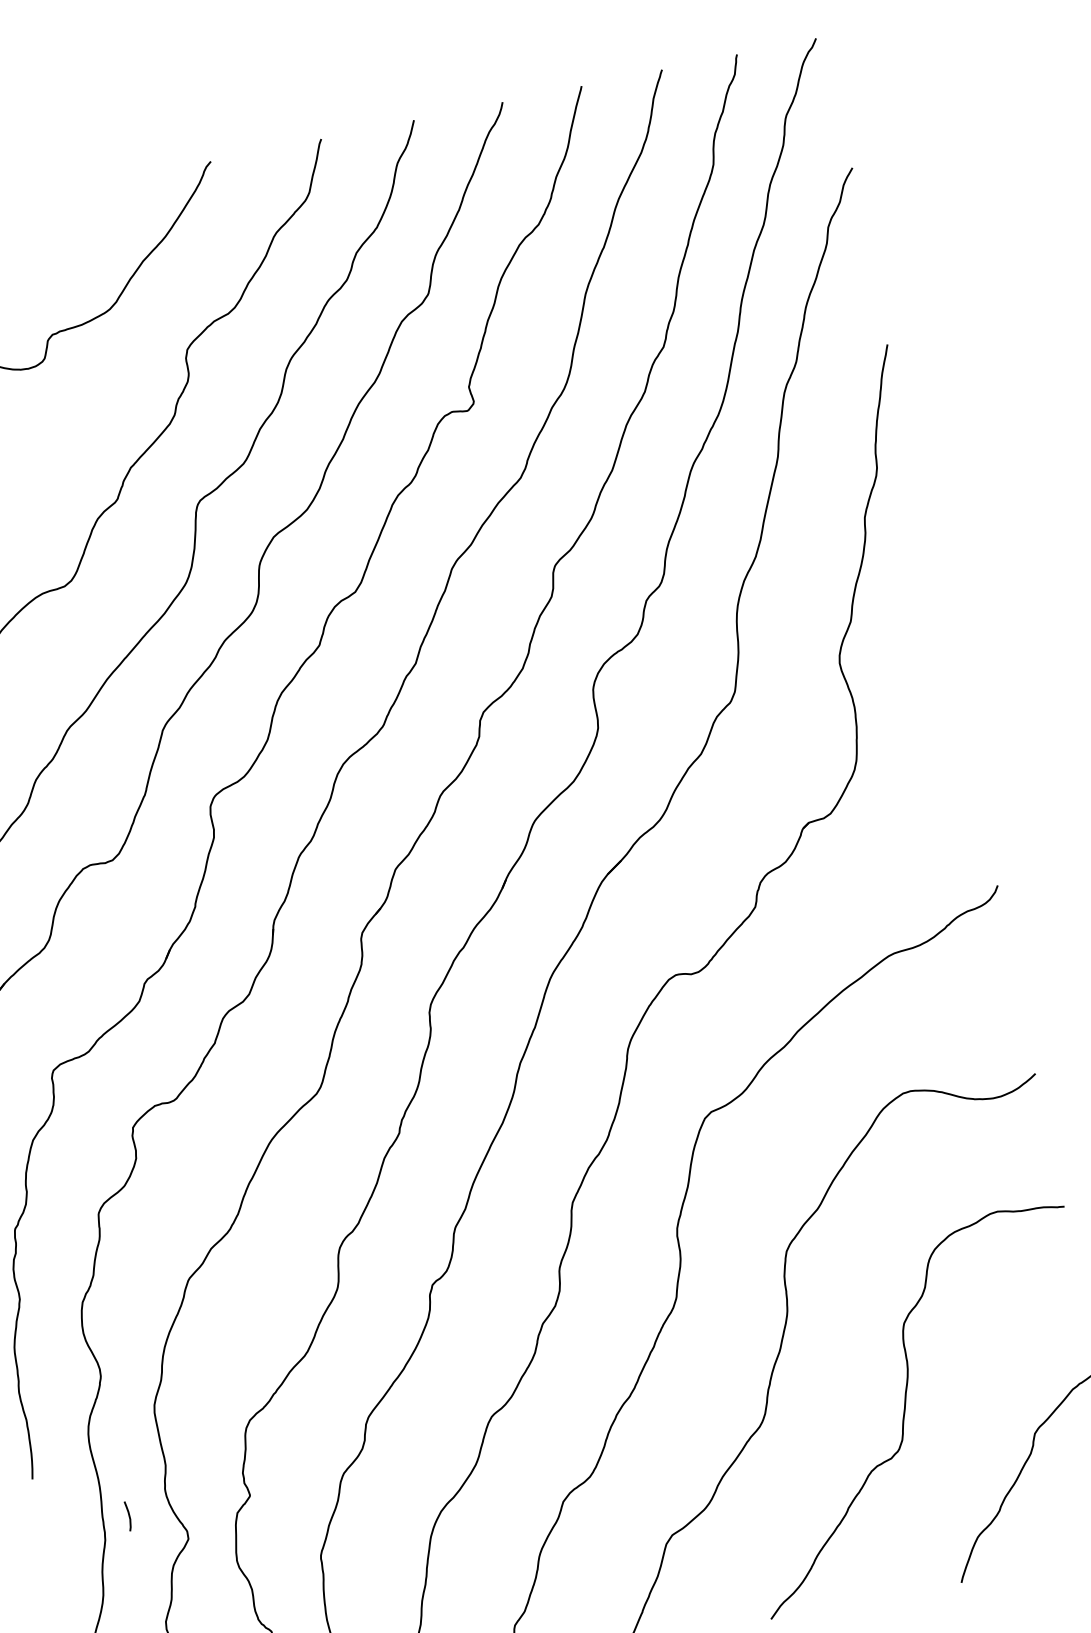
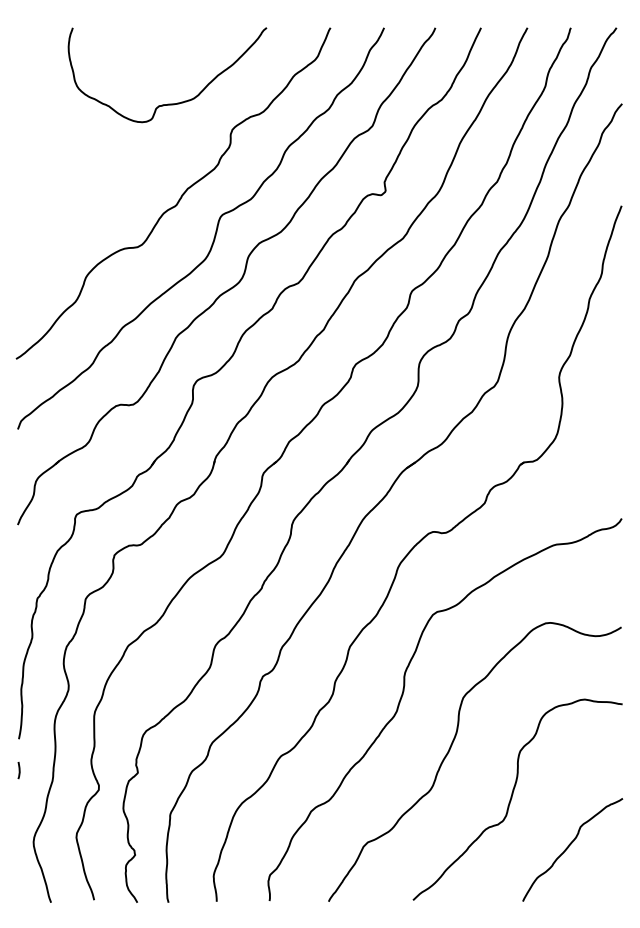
line: (127, 1516) -> (18, 770), moved

